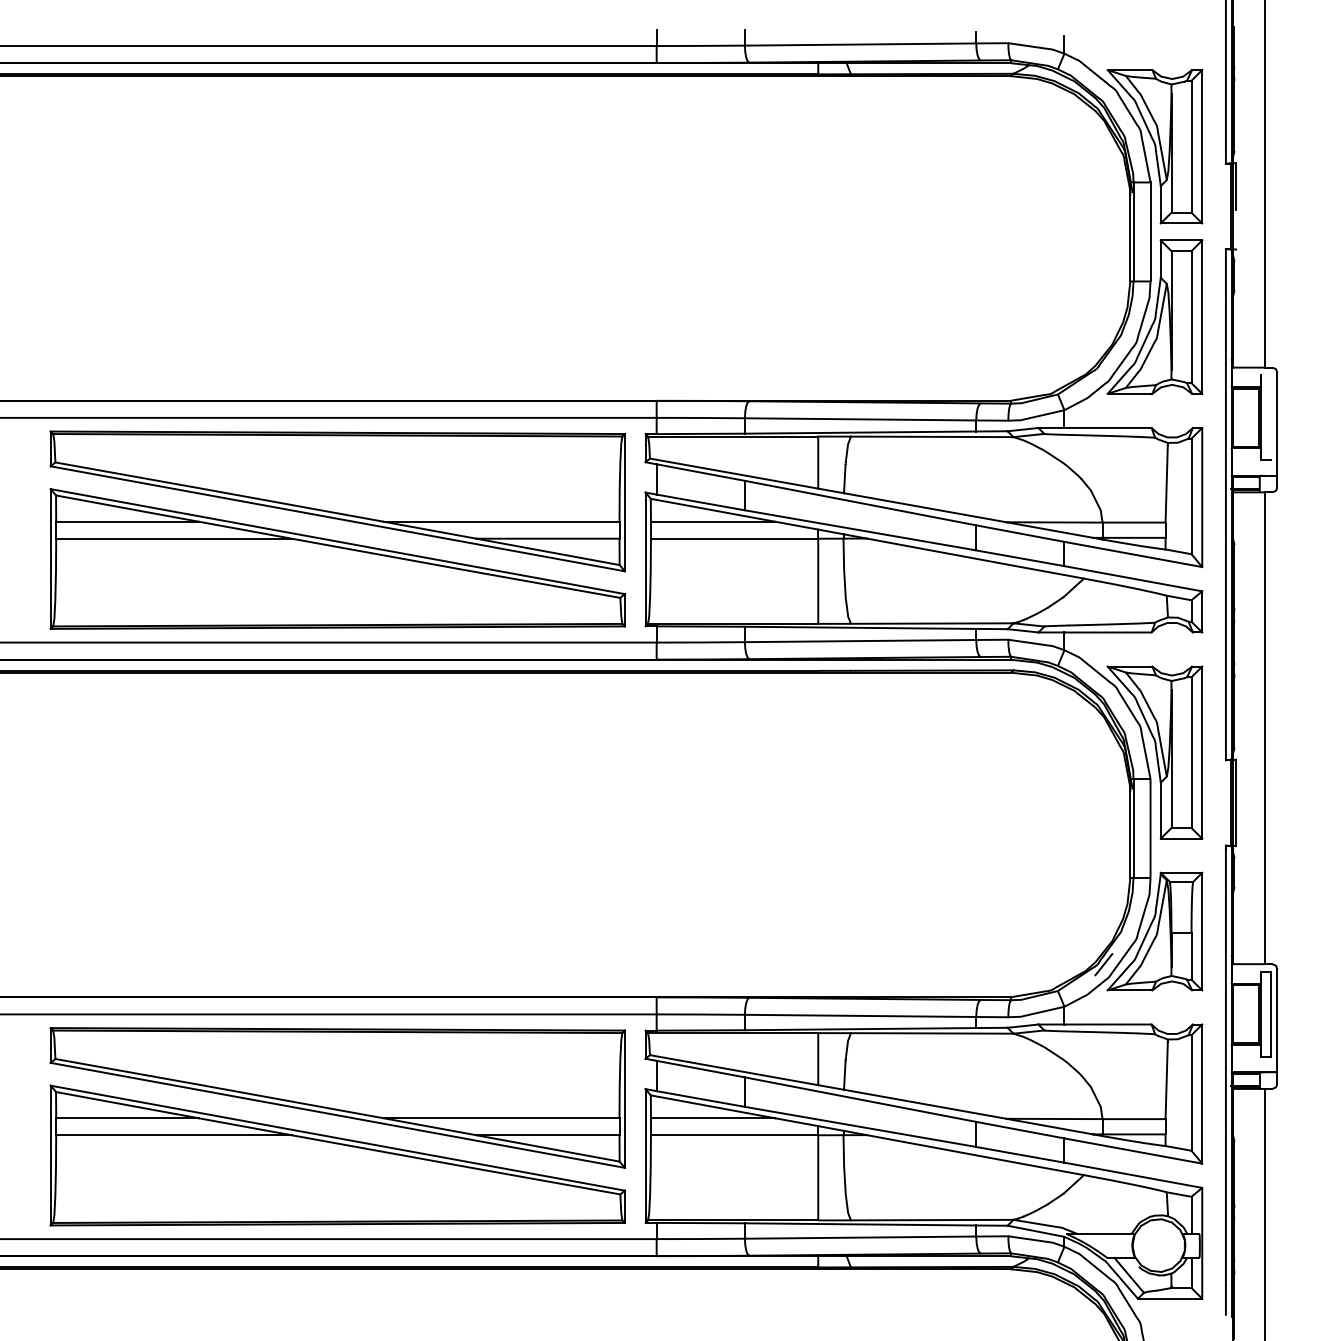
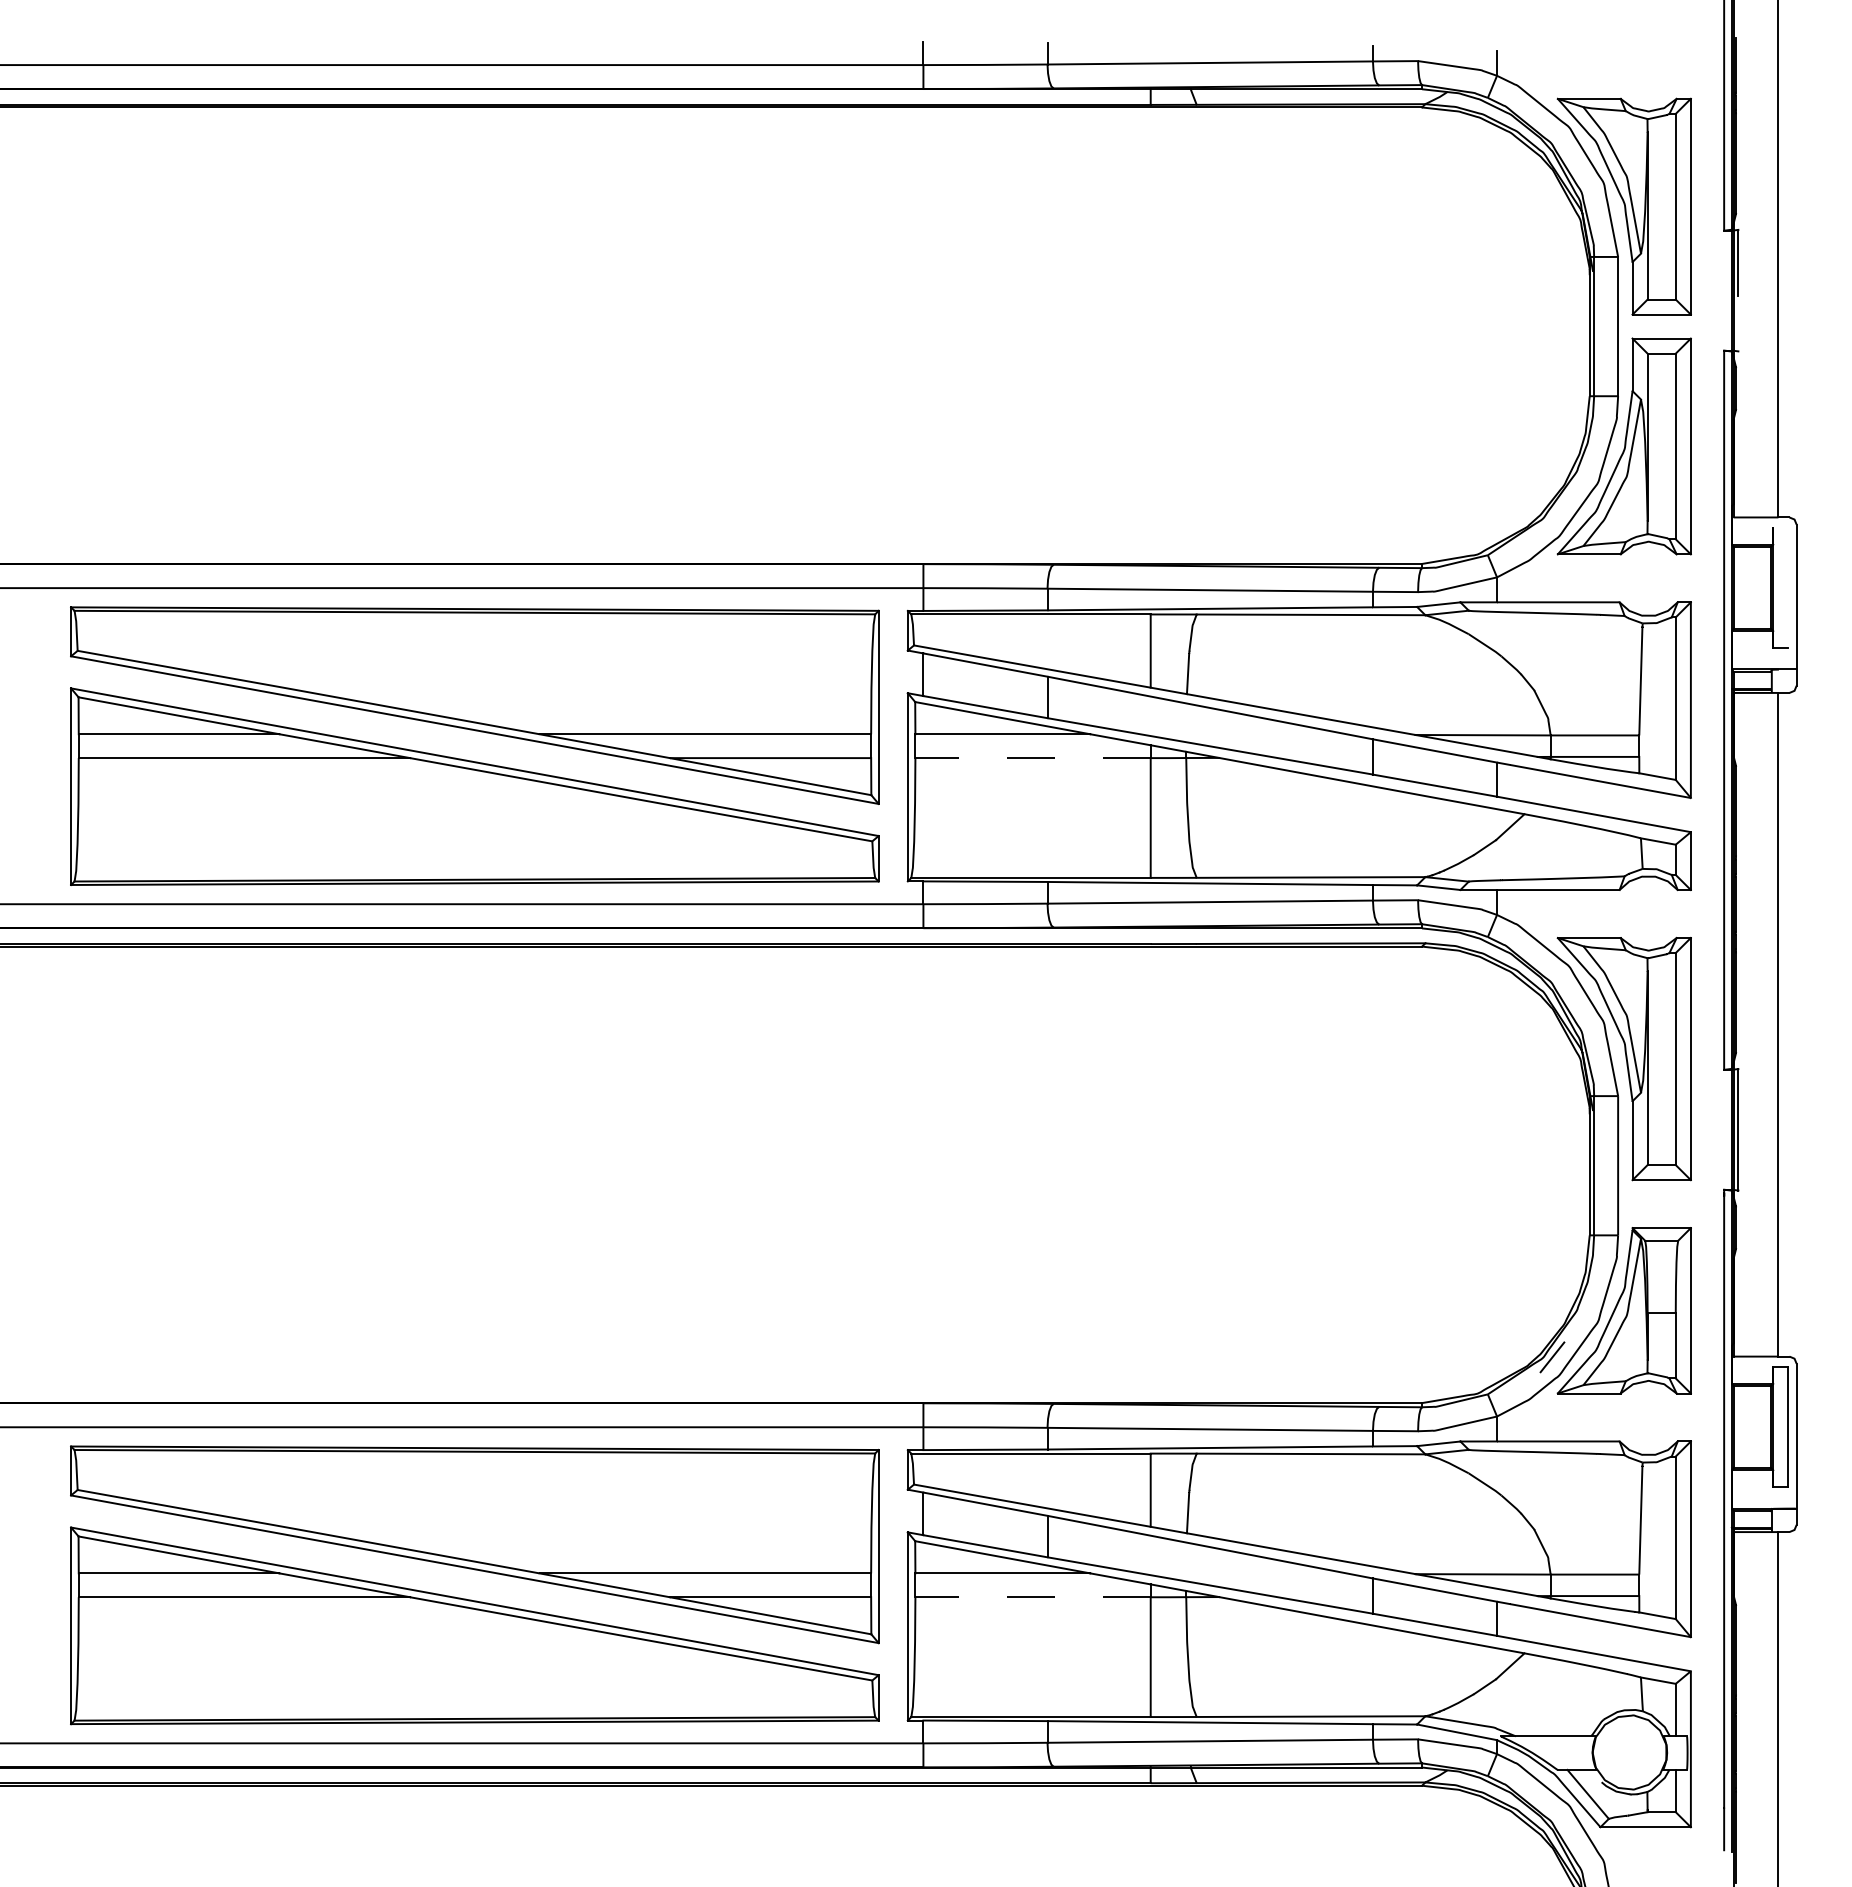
line: (734, 538) -> (1033, 758), solid -> dashed
line: (734, 1135) -> (1033, 1597), solid -> dashed

